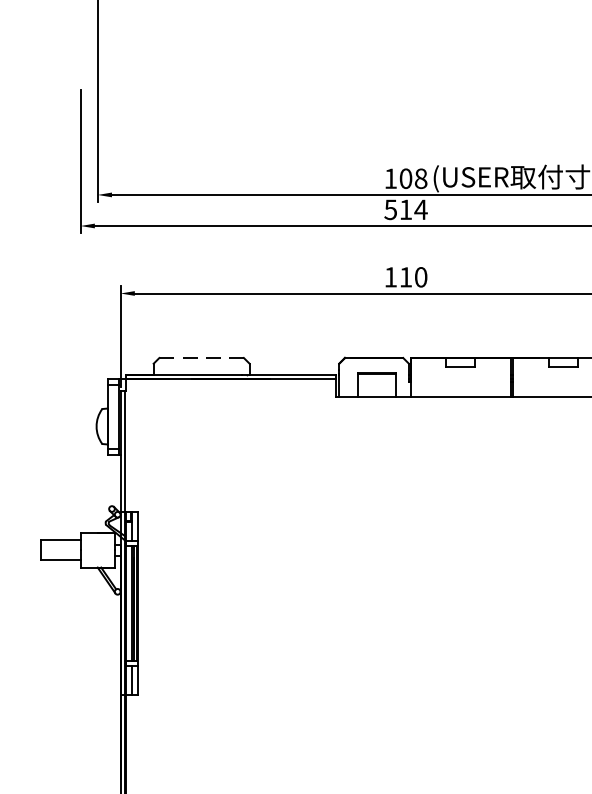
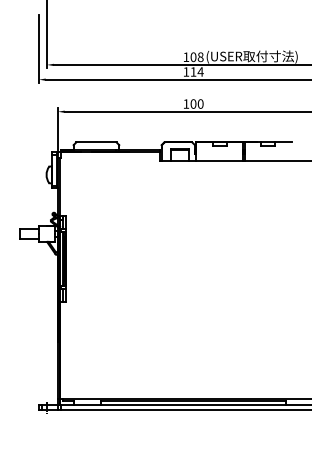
text: (391, 208) -> (186, 71), 514 -> 114
text: (405, 276) -> (193, 103), 110 -> 100
line: (199, 358) -> (95, 142), dashed -> solid

